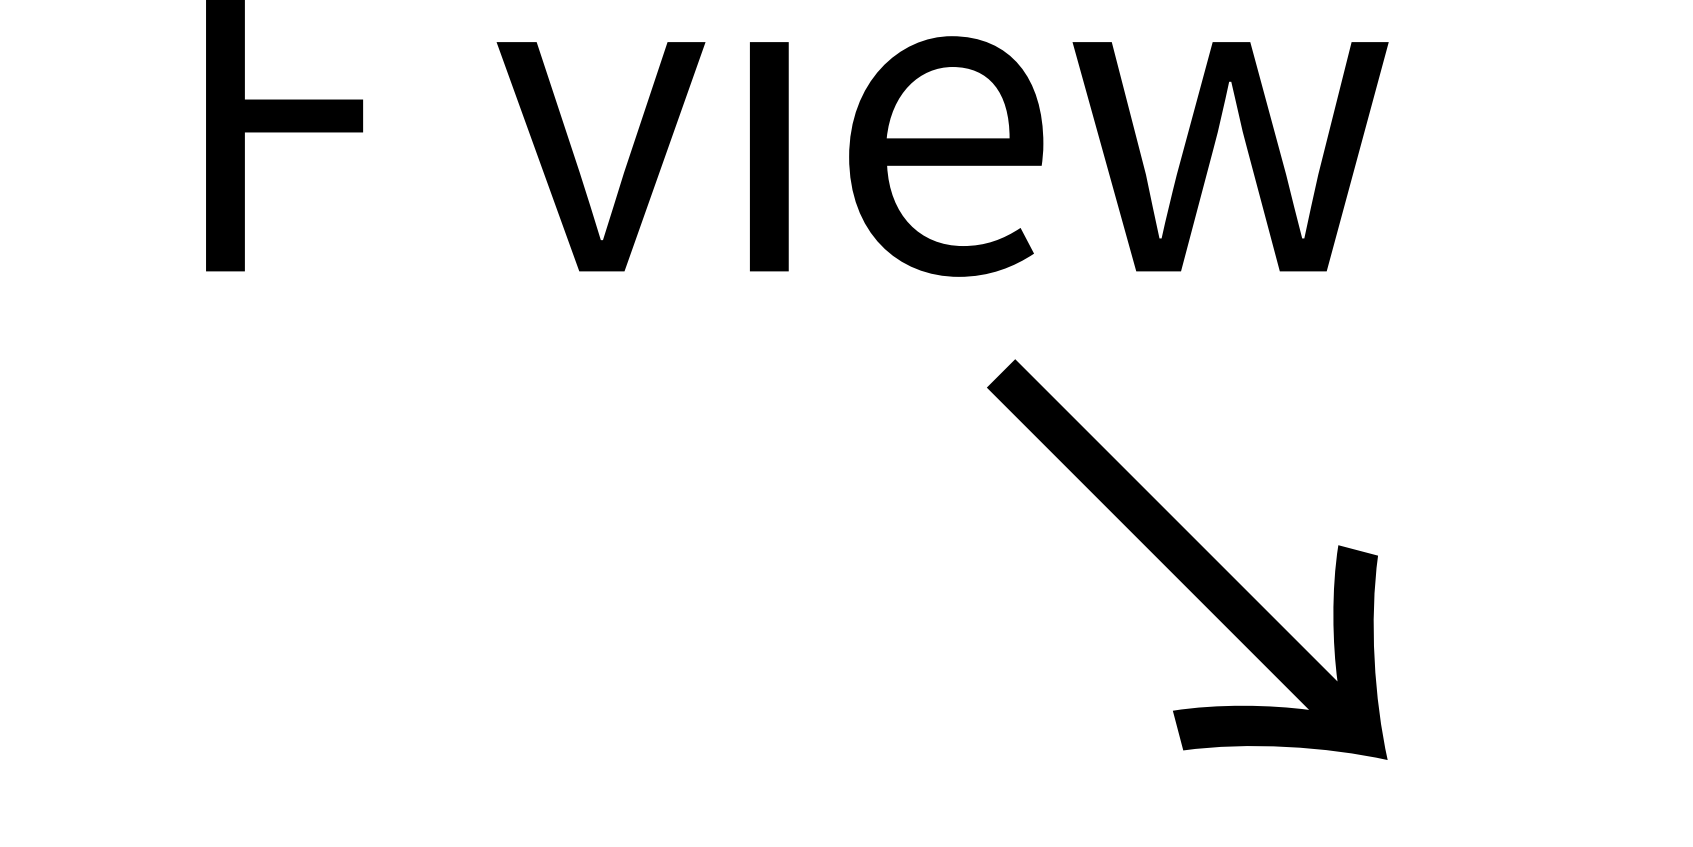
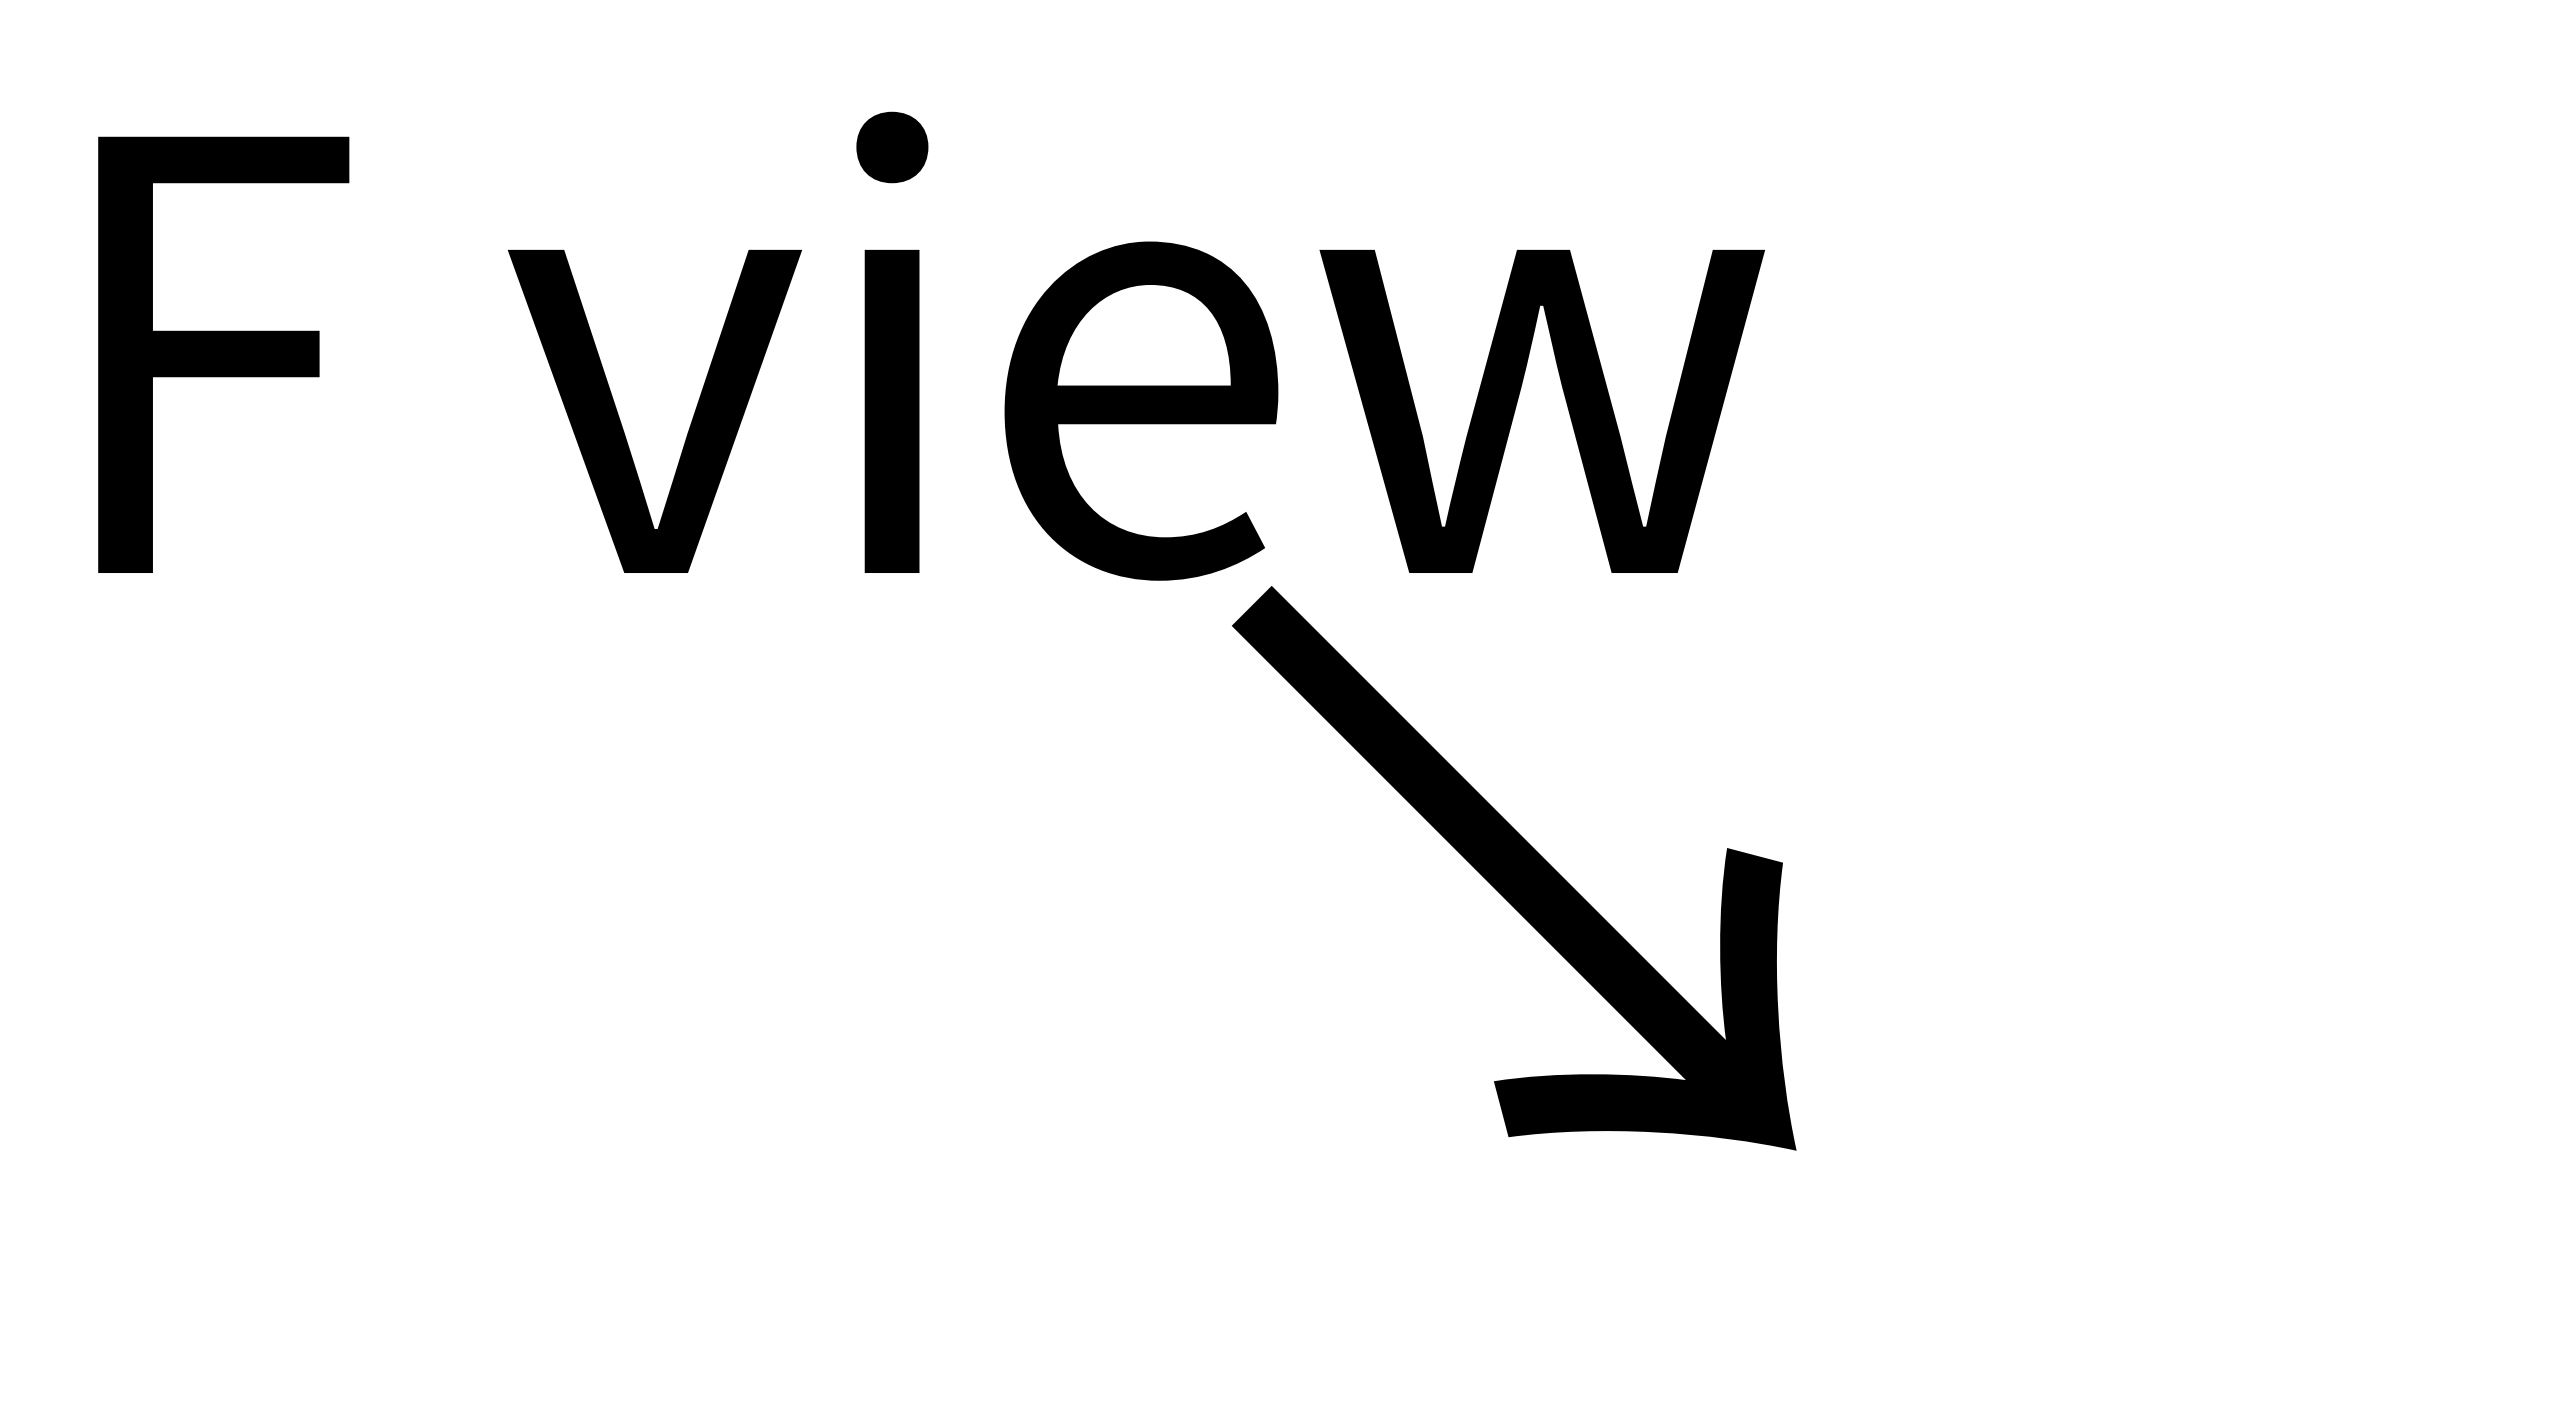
text: (1187, 559) -> (1514, 868), moved

